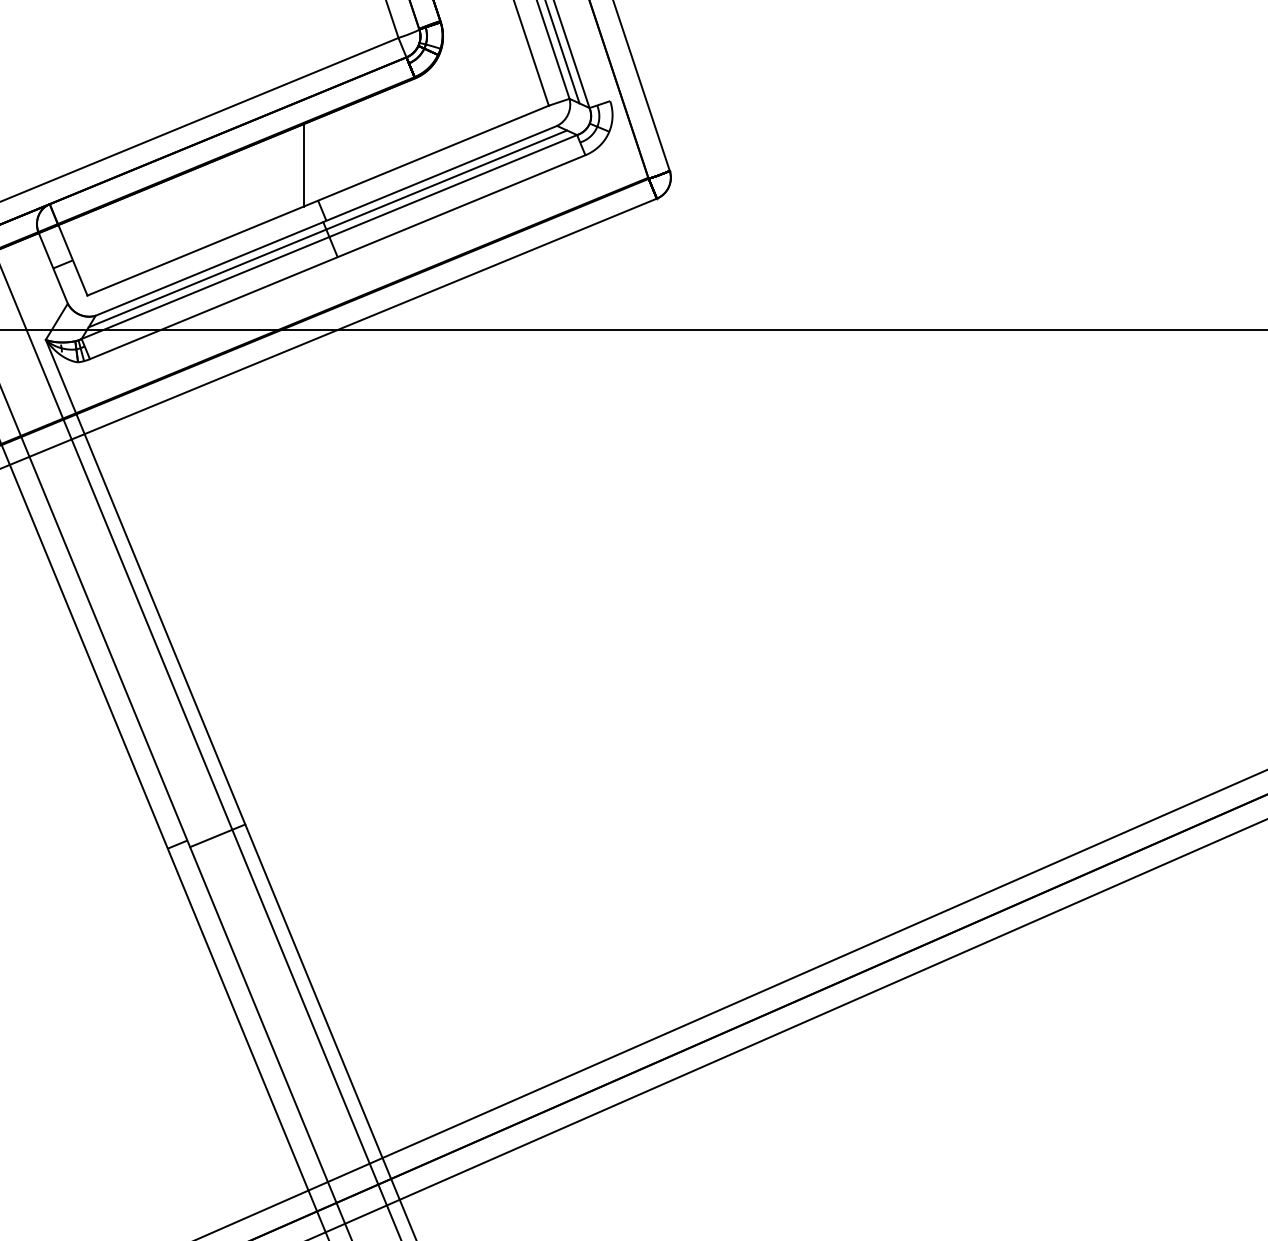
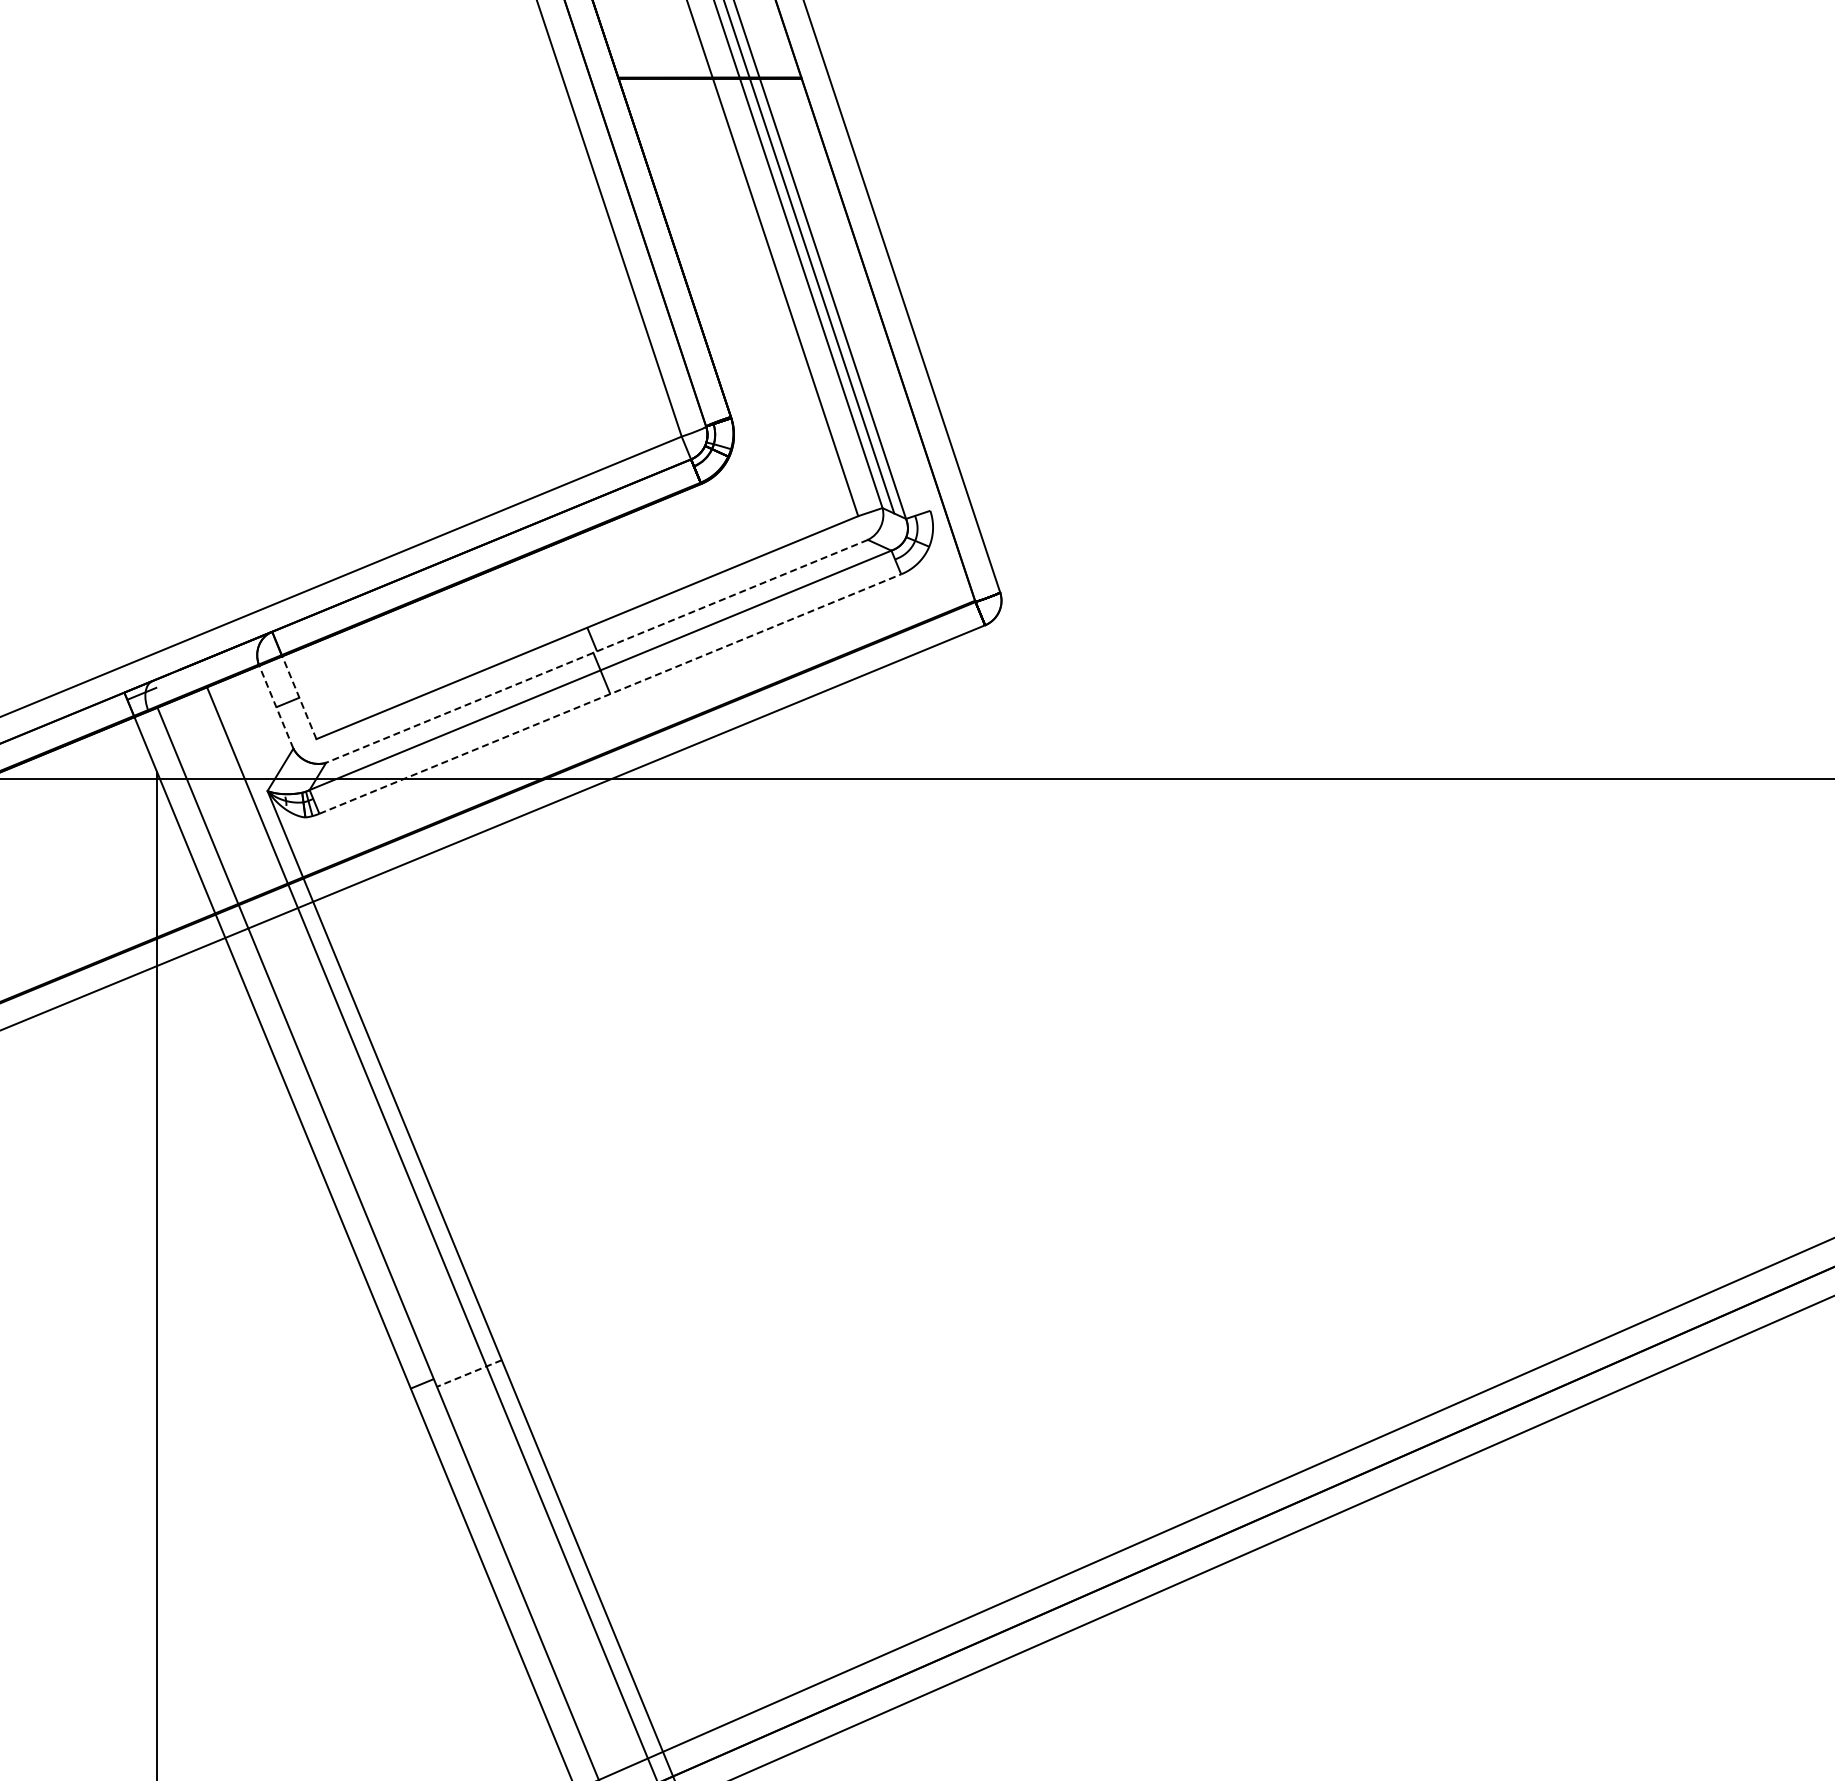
line: (303, 164) -> (570, 585), removed
line: (326, 220) -> (597, 651), solid -> dashed
line: (327, 228) -> (598, 660), removed
line: (337, 257) -> (610, 694), solid -> dashed
line: (73, 260) -> (299, 697), solid -> dashed
line: (53, 268) -> (276, 707), solid -> dashed
line: (216, 835) -> (468, 1373), solid -> dashed

